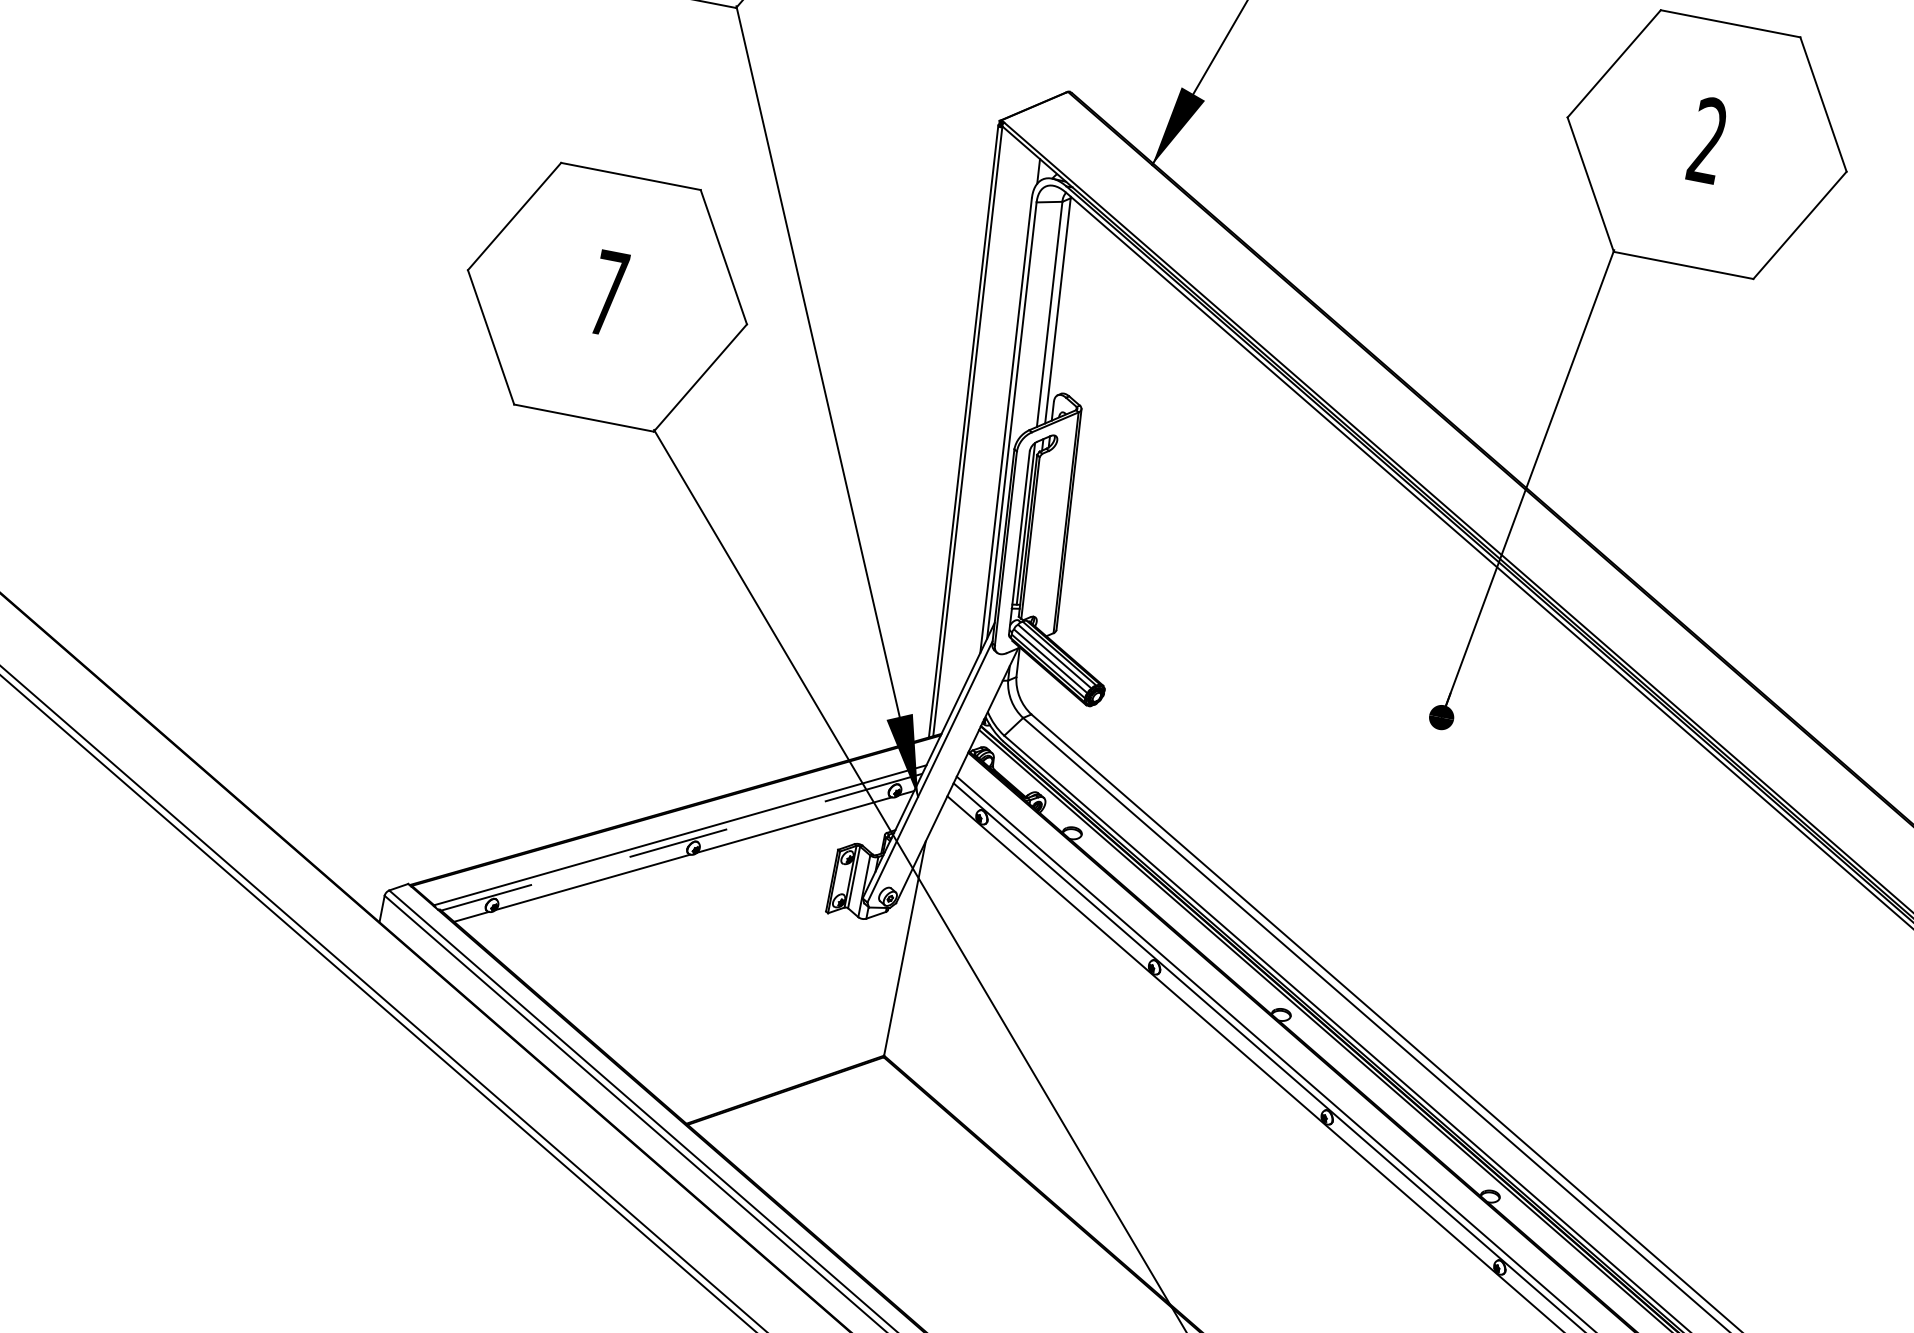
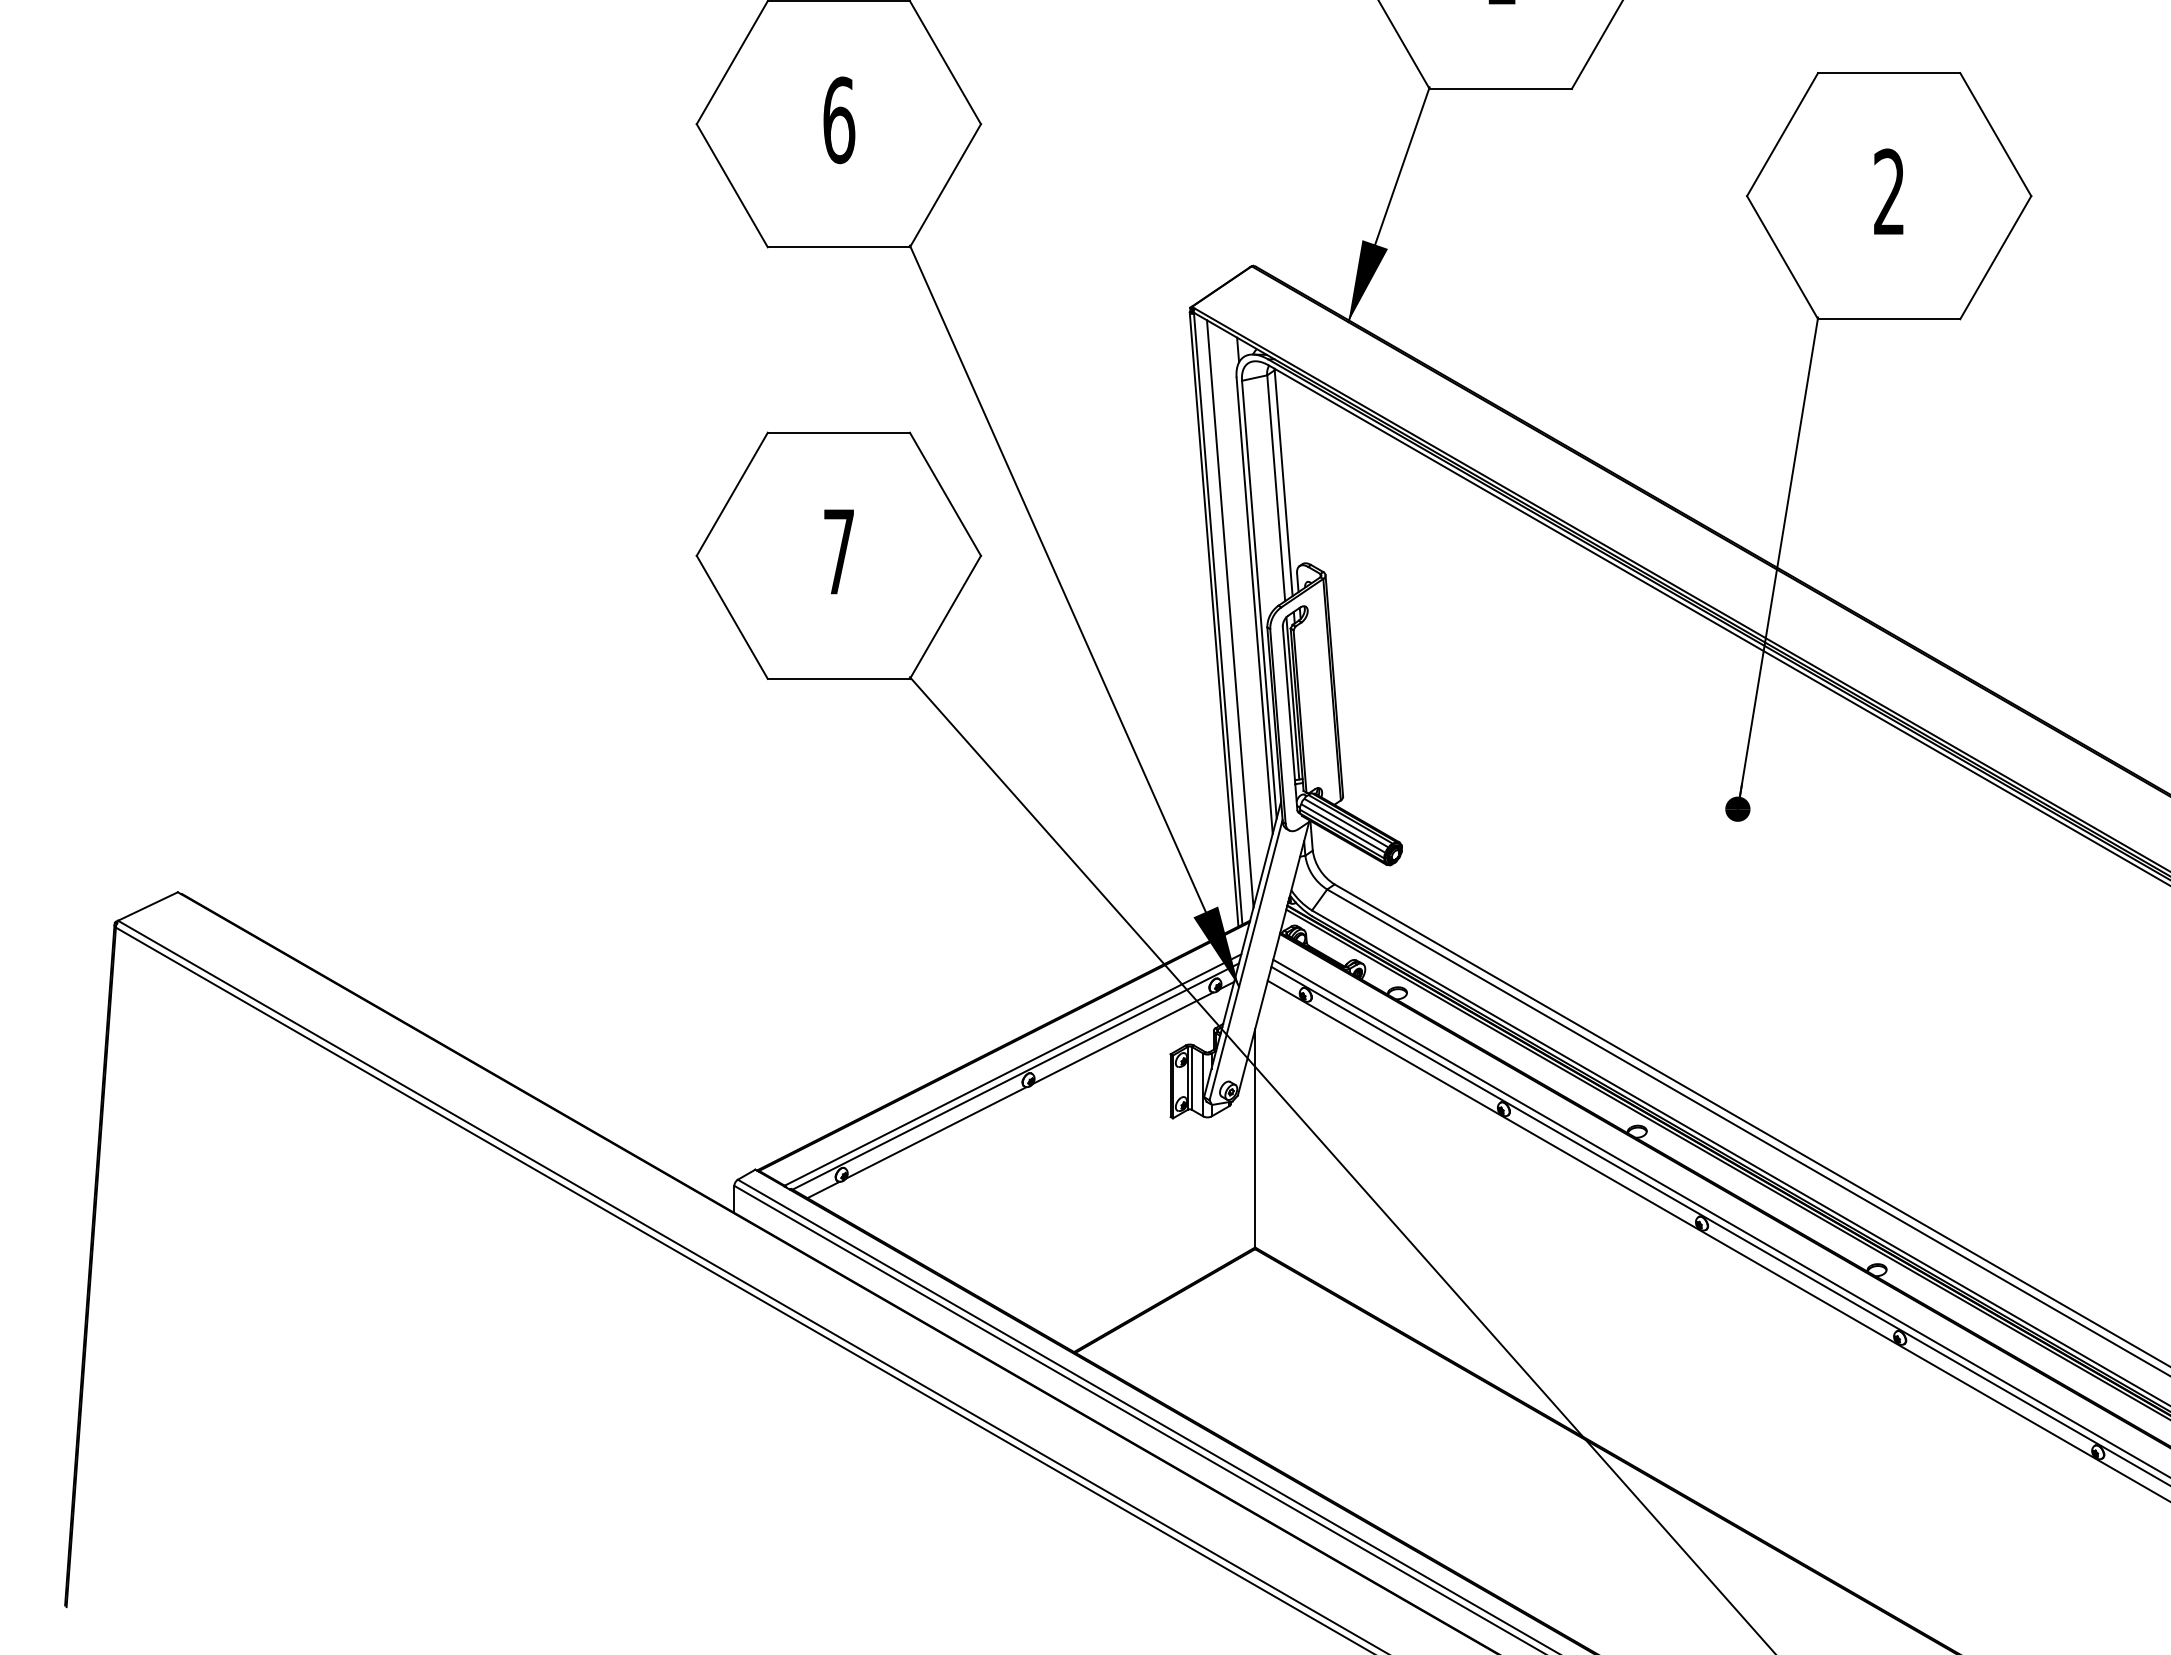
line: (979, 428) -> (1229, 613), added
line: (681, 842) -> (1015, 1076), dashed -> solid

